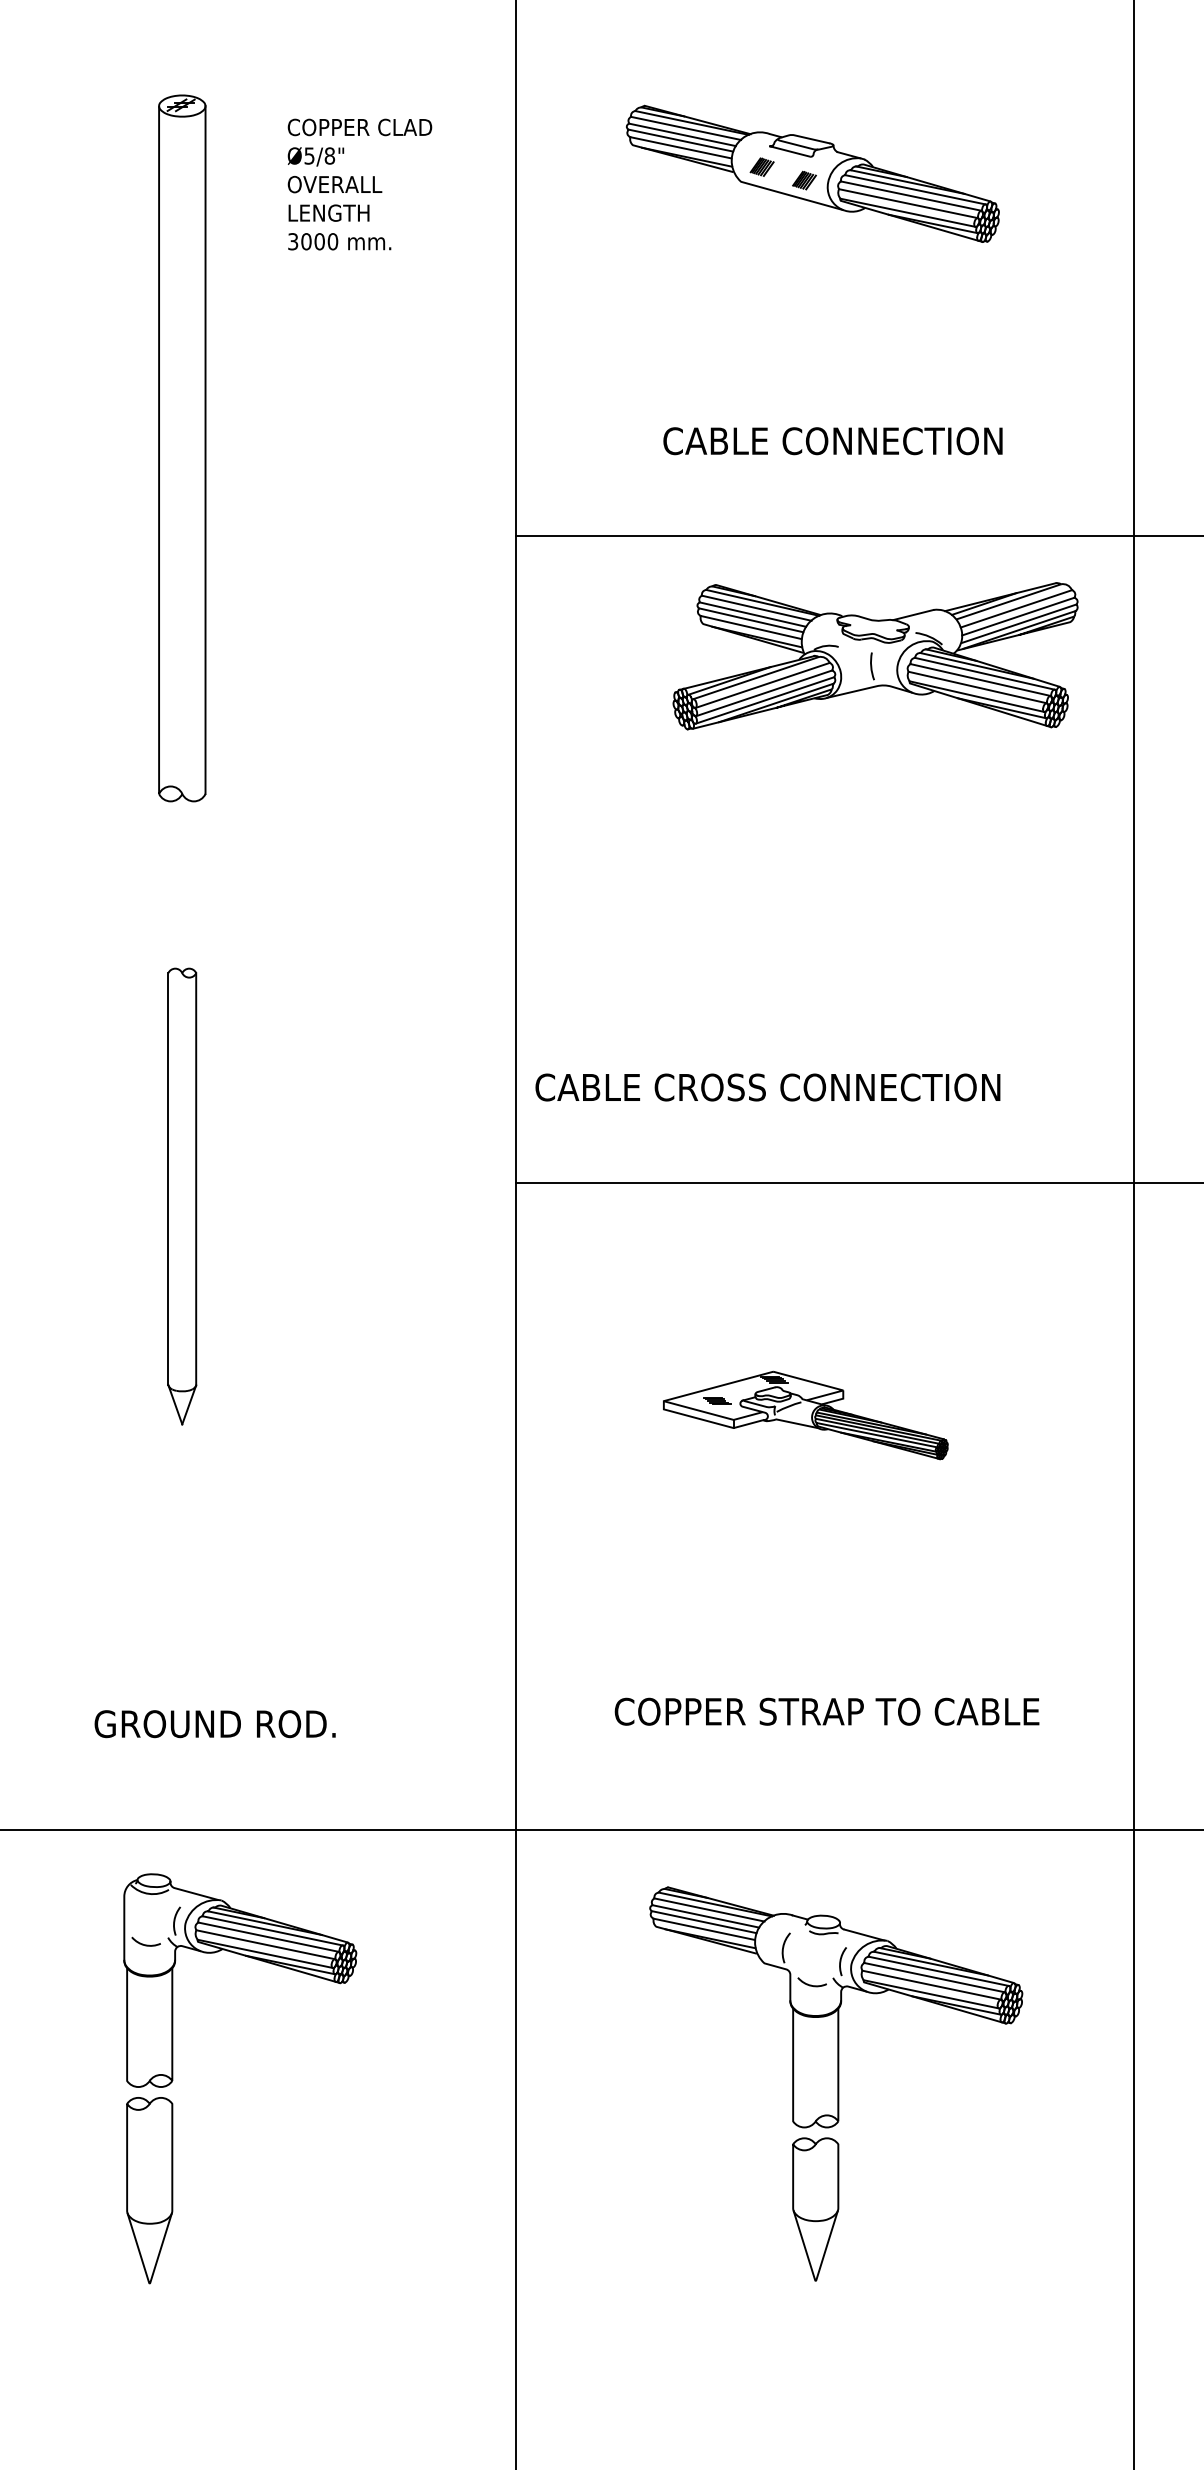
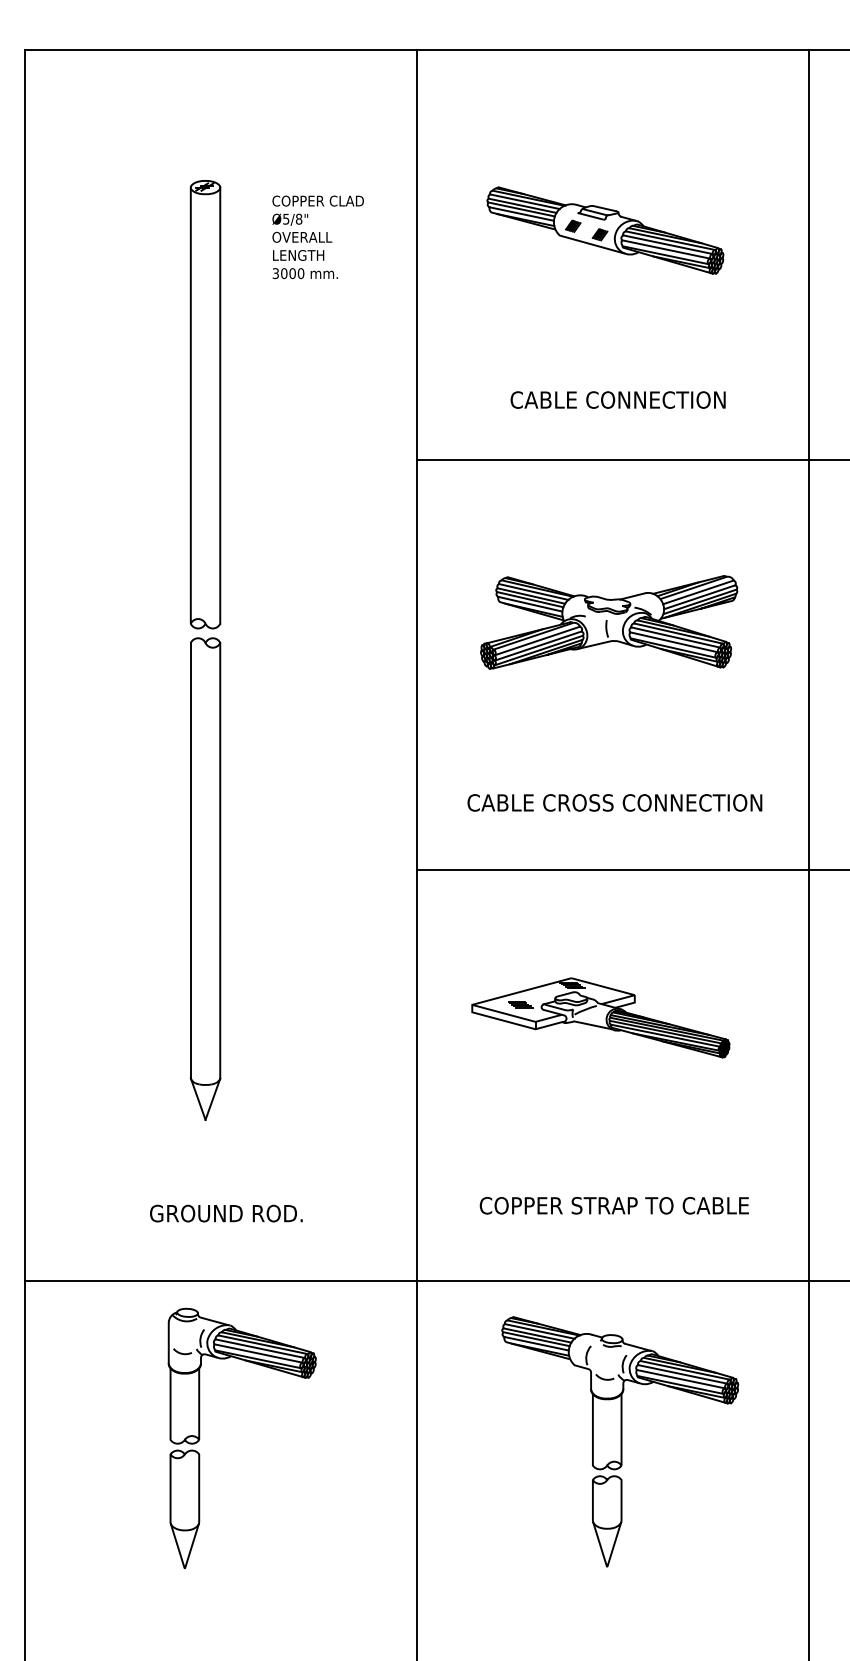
part: (876, 656) -> (609, 622), moved
text: (767, 1086) -> (614, 802), moved
part: (182, 1195) -> (205, 878), size x1.67
part: (805, 1414) -> (600, 1017), size x1.43

